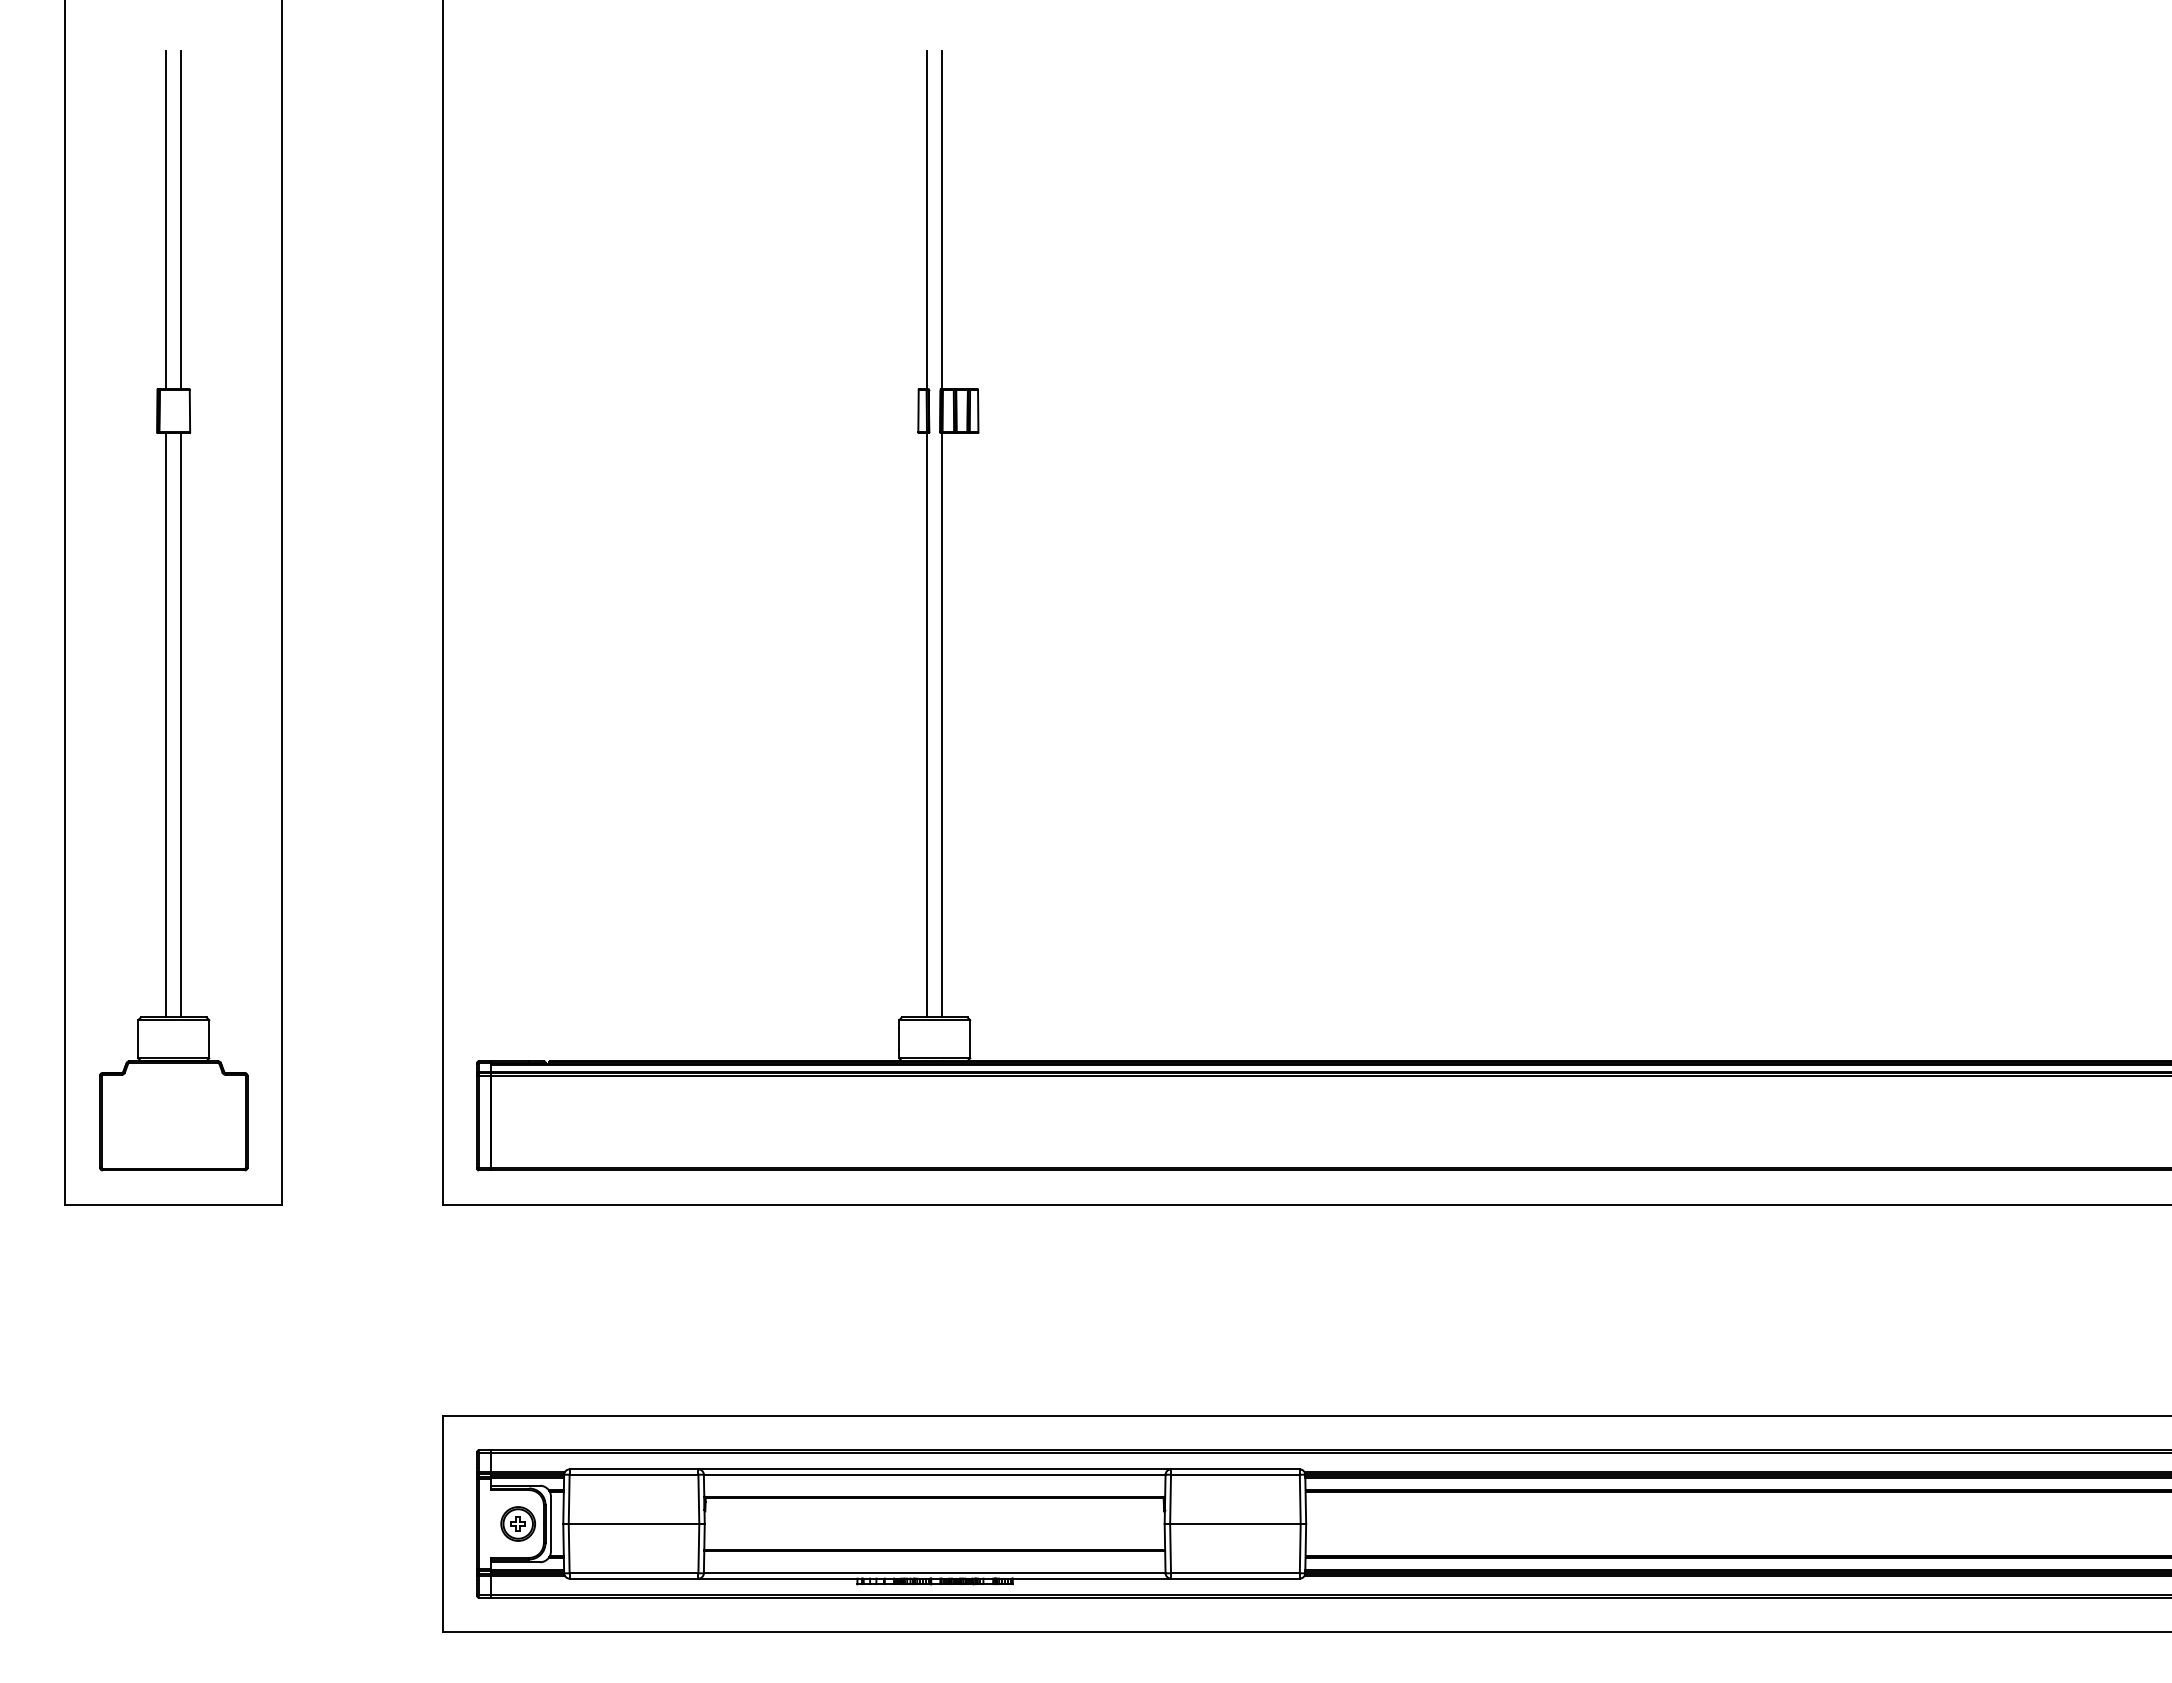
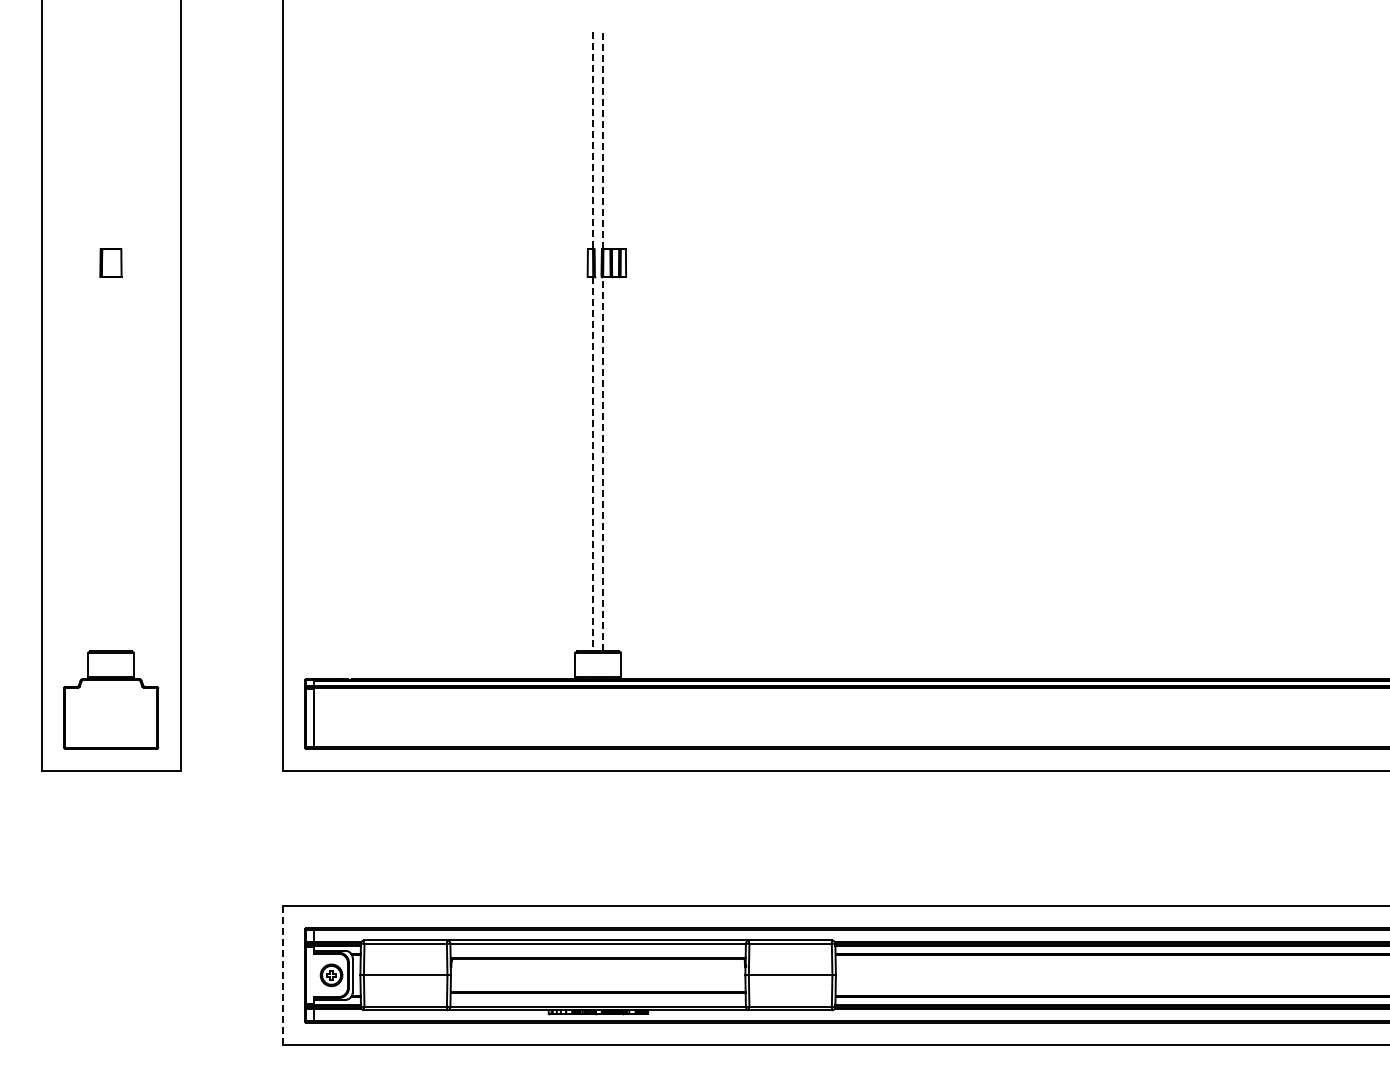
line: (166, 219) -> (106, 140), removed
line: (180, 219) -> (115, 140), removed
line: (941, 219) -> (602, 140), solid -> dashed
line: (927, 221) -> (593, 141), solid -> dashed
line: (166, 724) -> (106, 463), removed
line: (180, 724) -> (115, 463), removed
line: (941, 724) -> (602, 463), solid -> dashed
line: (927, 725) -> (593, 464), solid -> dashed
line: (443, 1522) -> (283, 974), solid -> dashed

